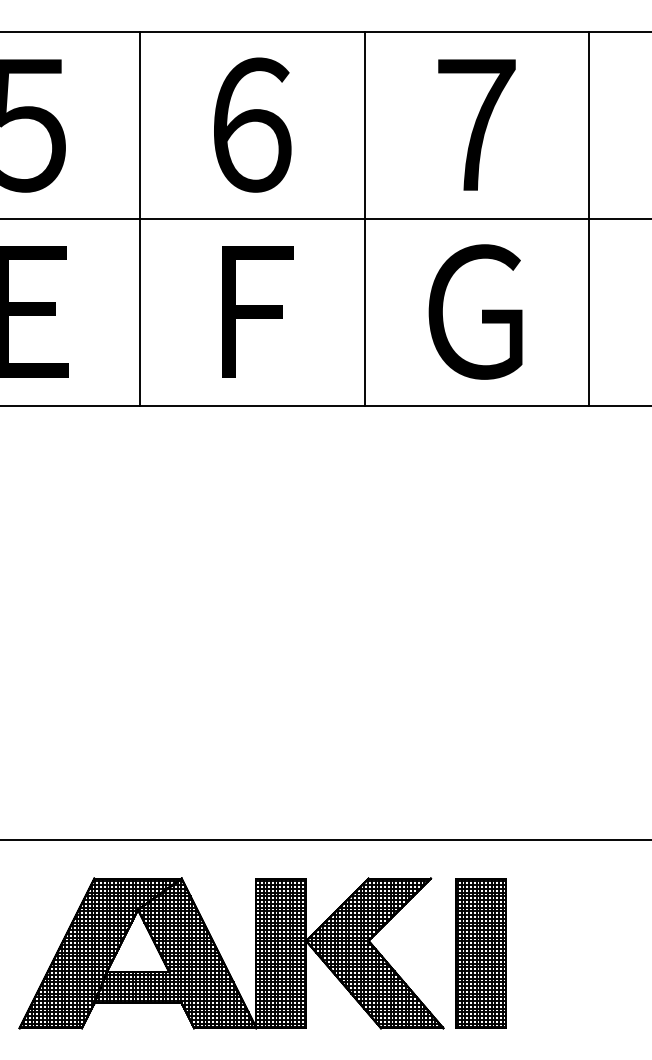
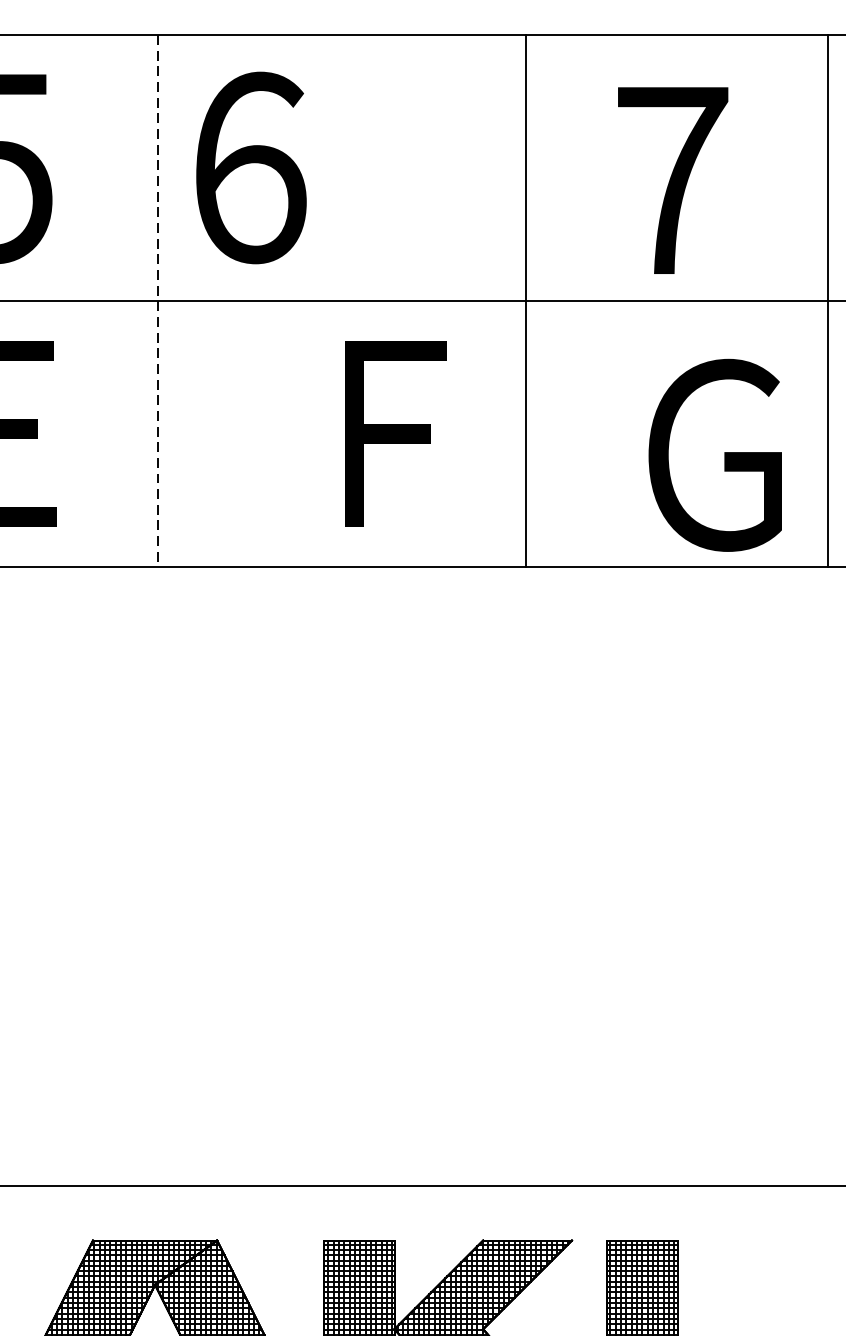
text: (252, 124) -> (251, 167), moved
text: (476, 124) -> (672, 179), moved
line: (140, 218) -> (158, 300), solid -> dashed
line: (364, 218) -> (525, 300), moved
line: (588, 218) -> (827, 300), moved
text: (257, 311) -> (394, 433), moved
text: (475, 311) -> (715, 454), moved

